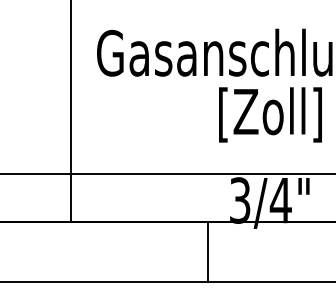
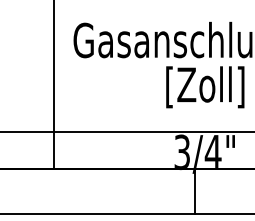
line: (207, 250) -> (194, 190), moved

